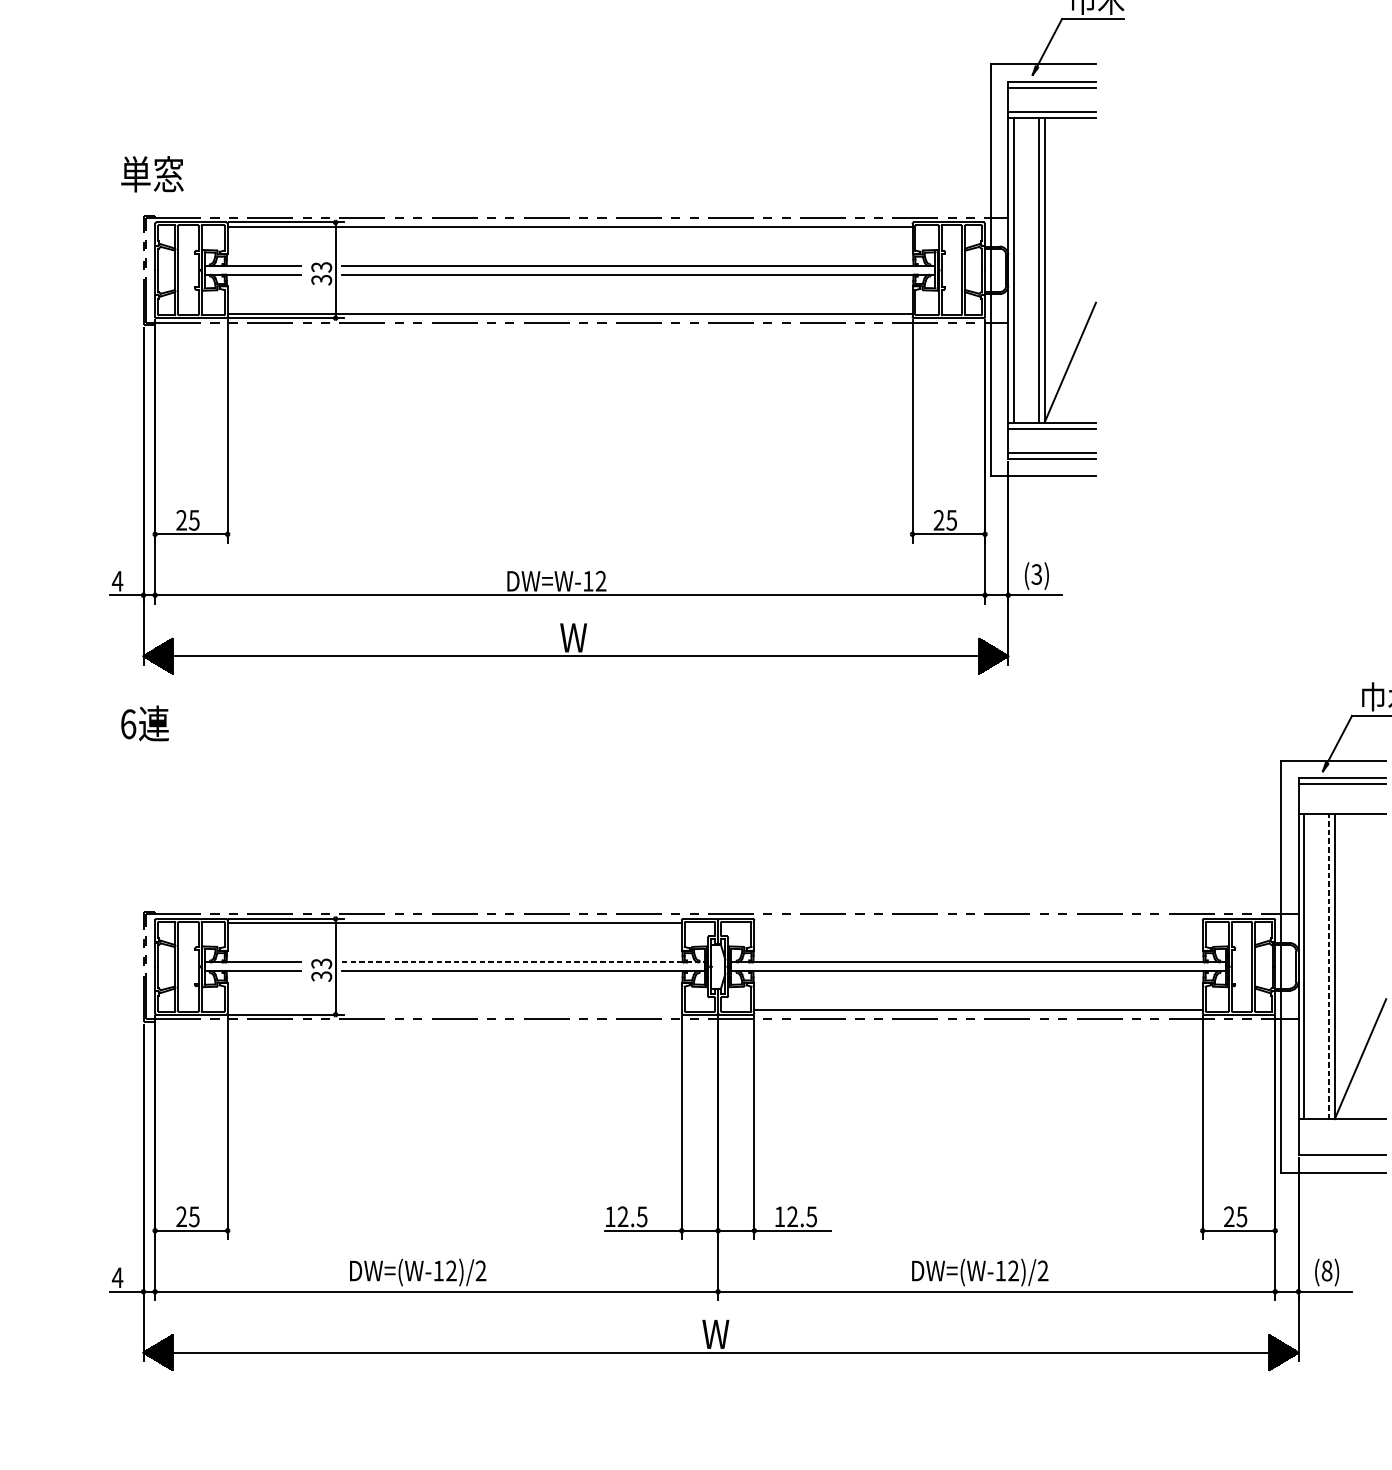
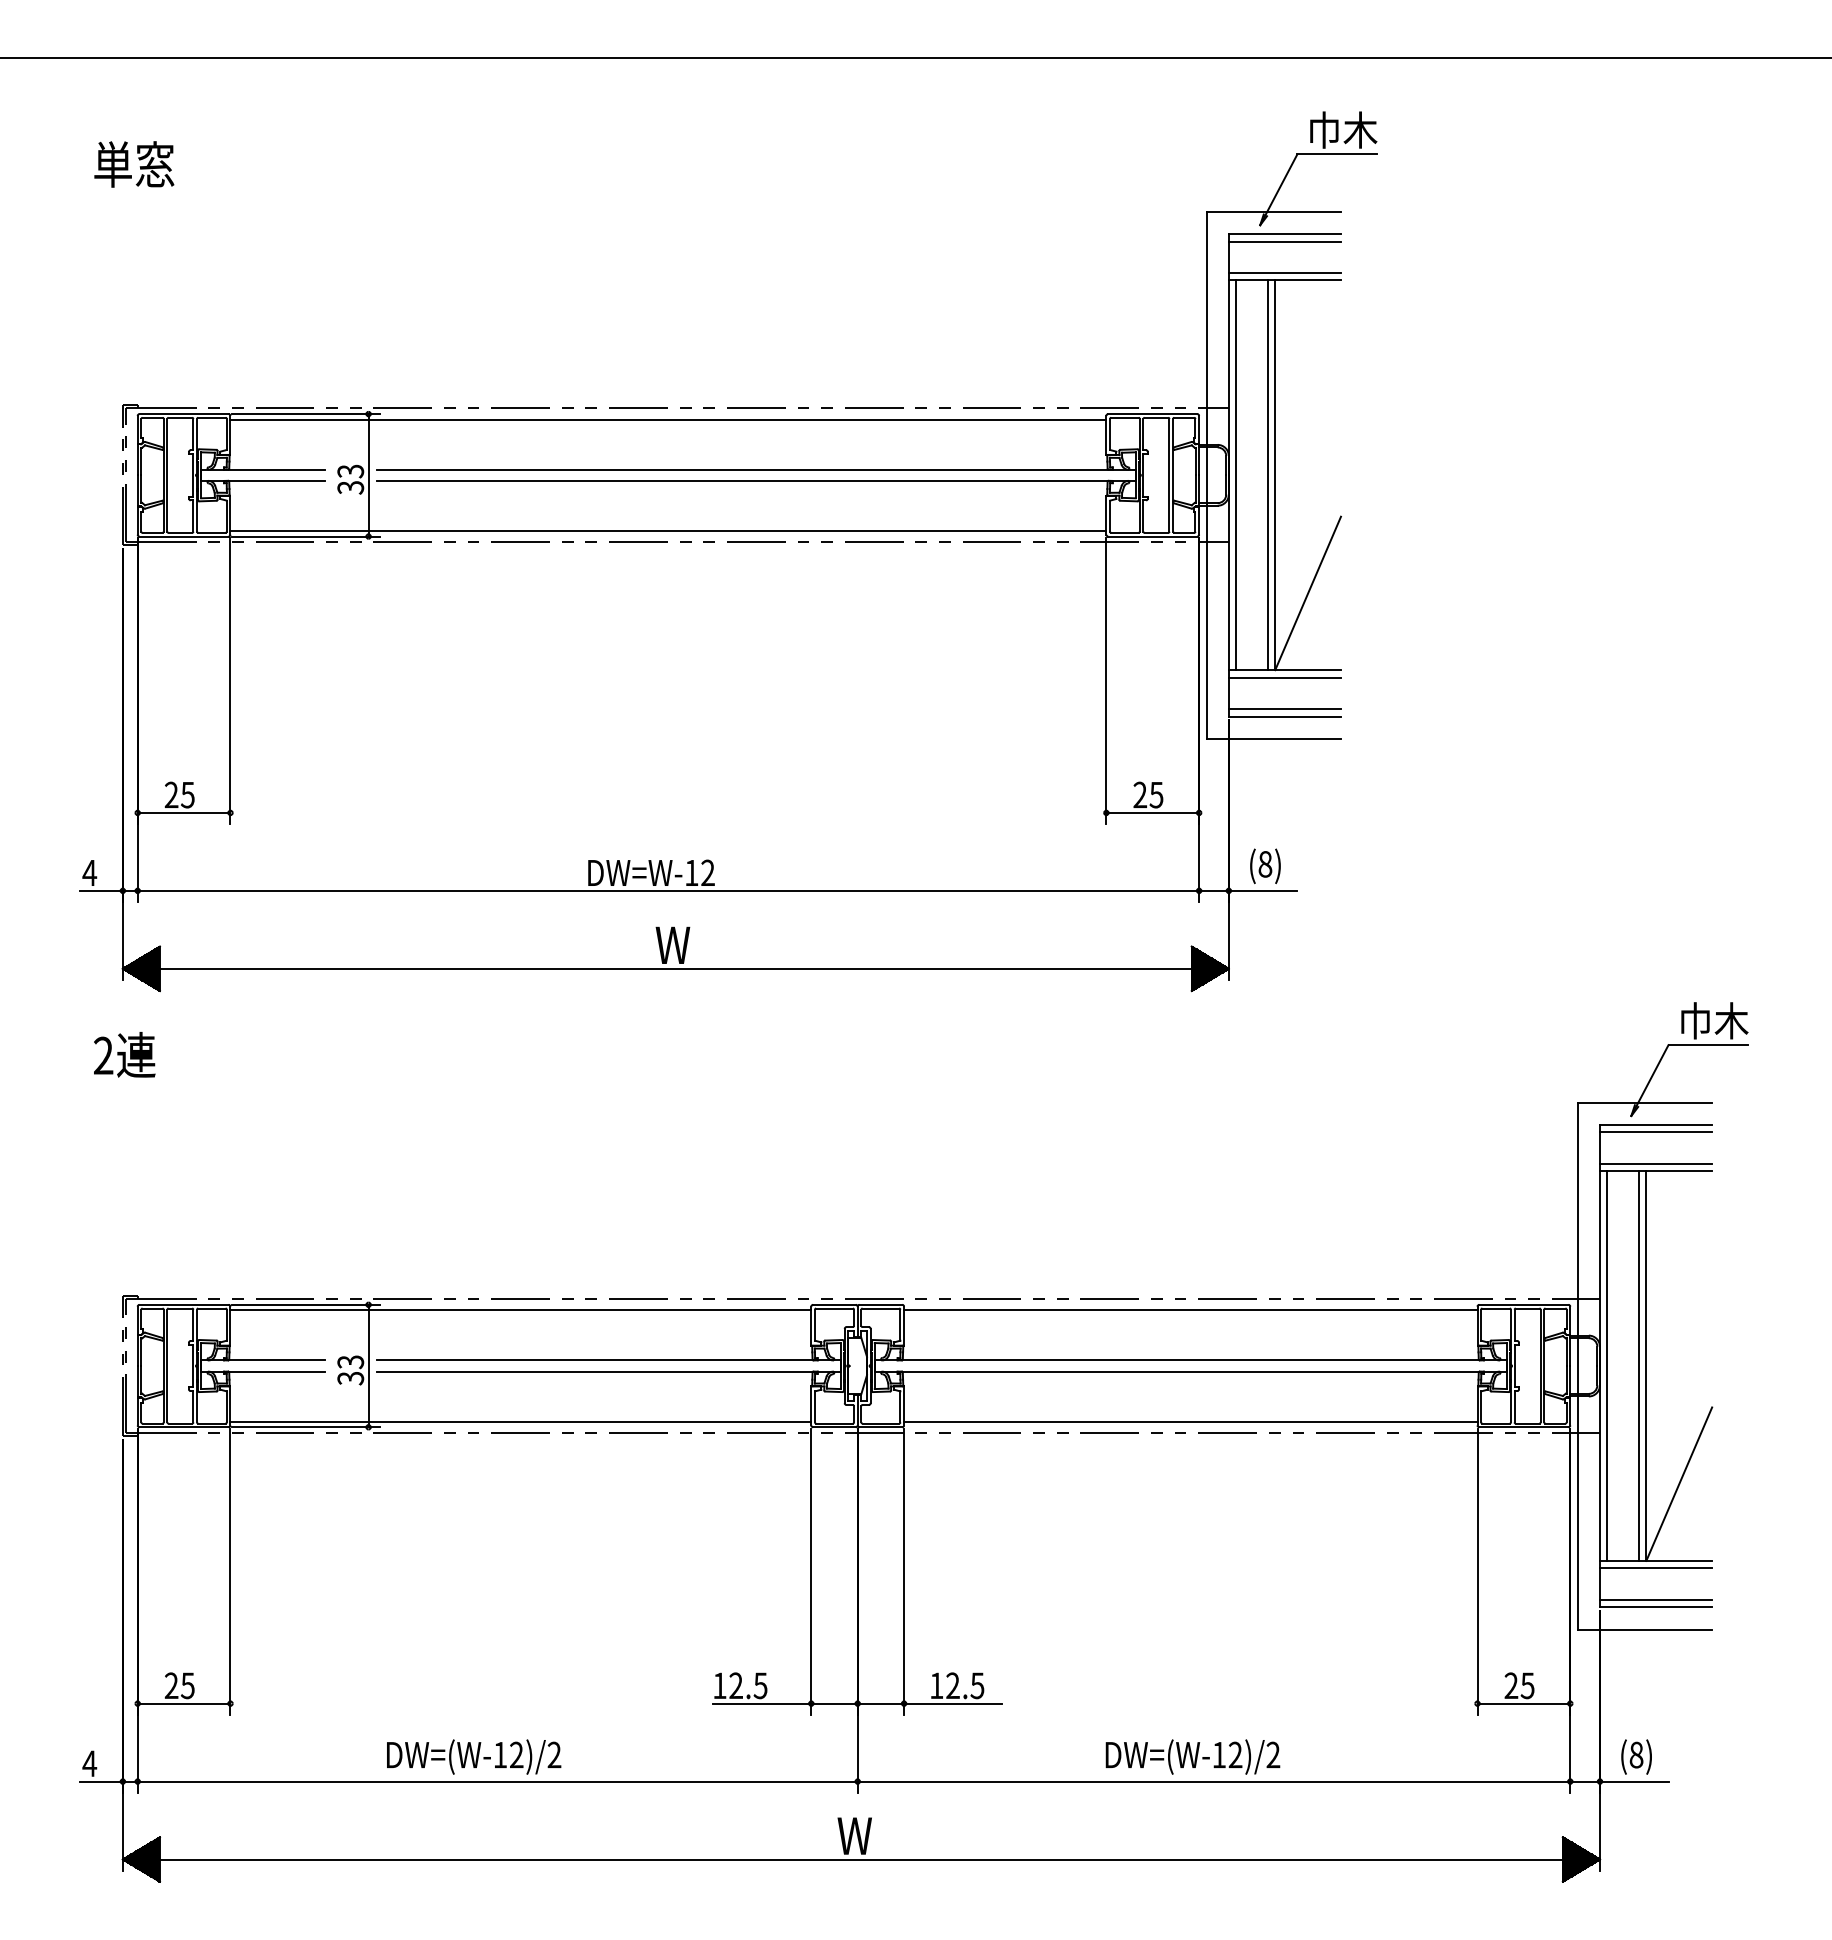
text: (152, 174) -> (134, 164), moved
text: (1036, 574) -> (1265, 864), (3) -> (8)
text: (128, 723) -> (103, 1055), 6 -> 2
line: (1341, 808) -> (1655, 1163), added
line: (978, 923) -> (1190, 1310), added
line: (523, 962) -> (608, 1360), dashed -> solid
line: (1328, 967) -> (1638, 1366), dashed -> solid
line: (454, 1010) -> (520, 1421), added
line: (1341, 1125) -> (1655, 1568), added
line: (1341, 1149) -> (1655, 1599), added

